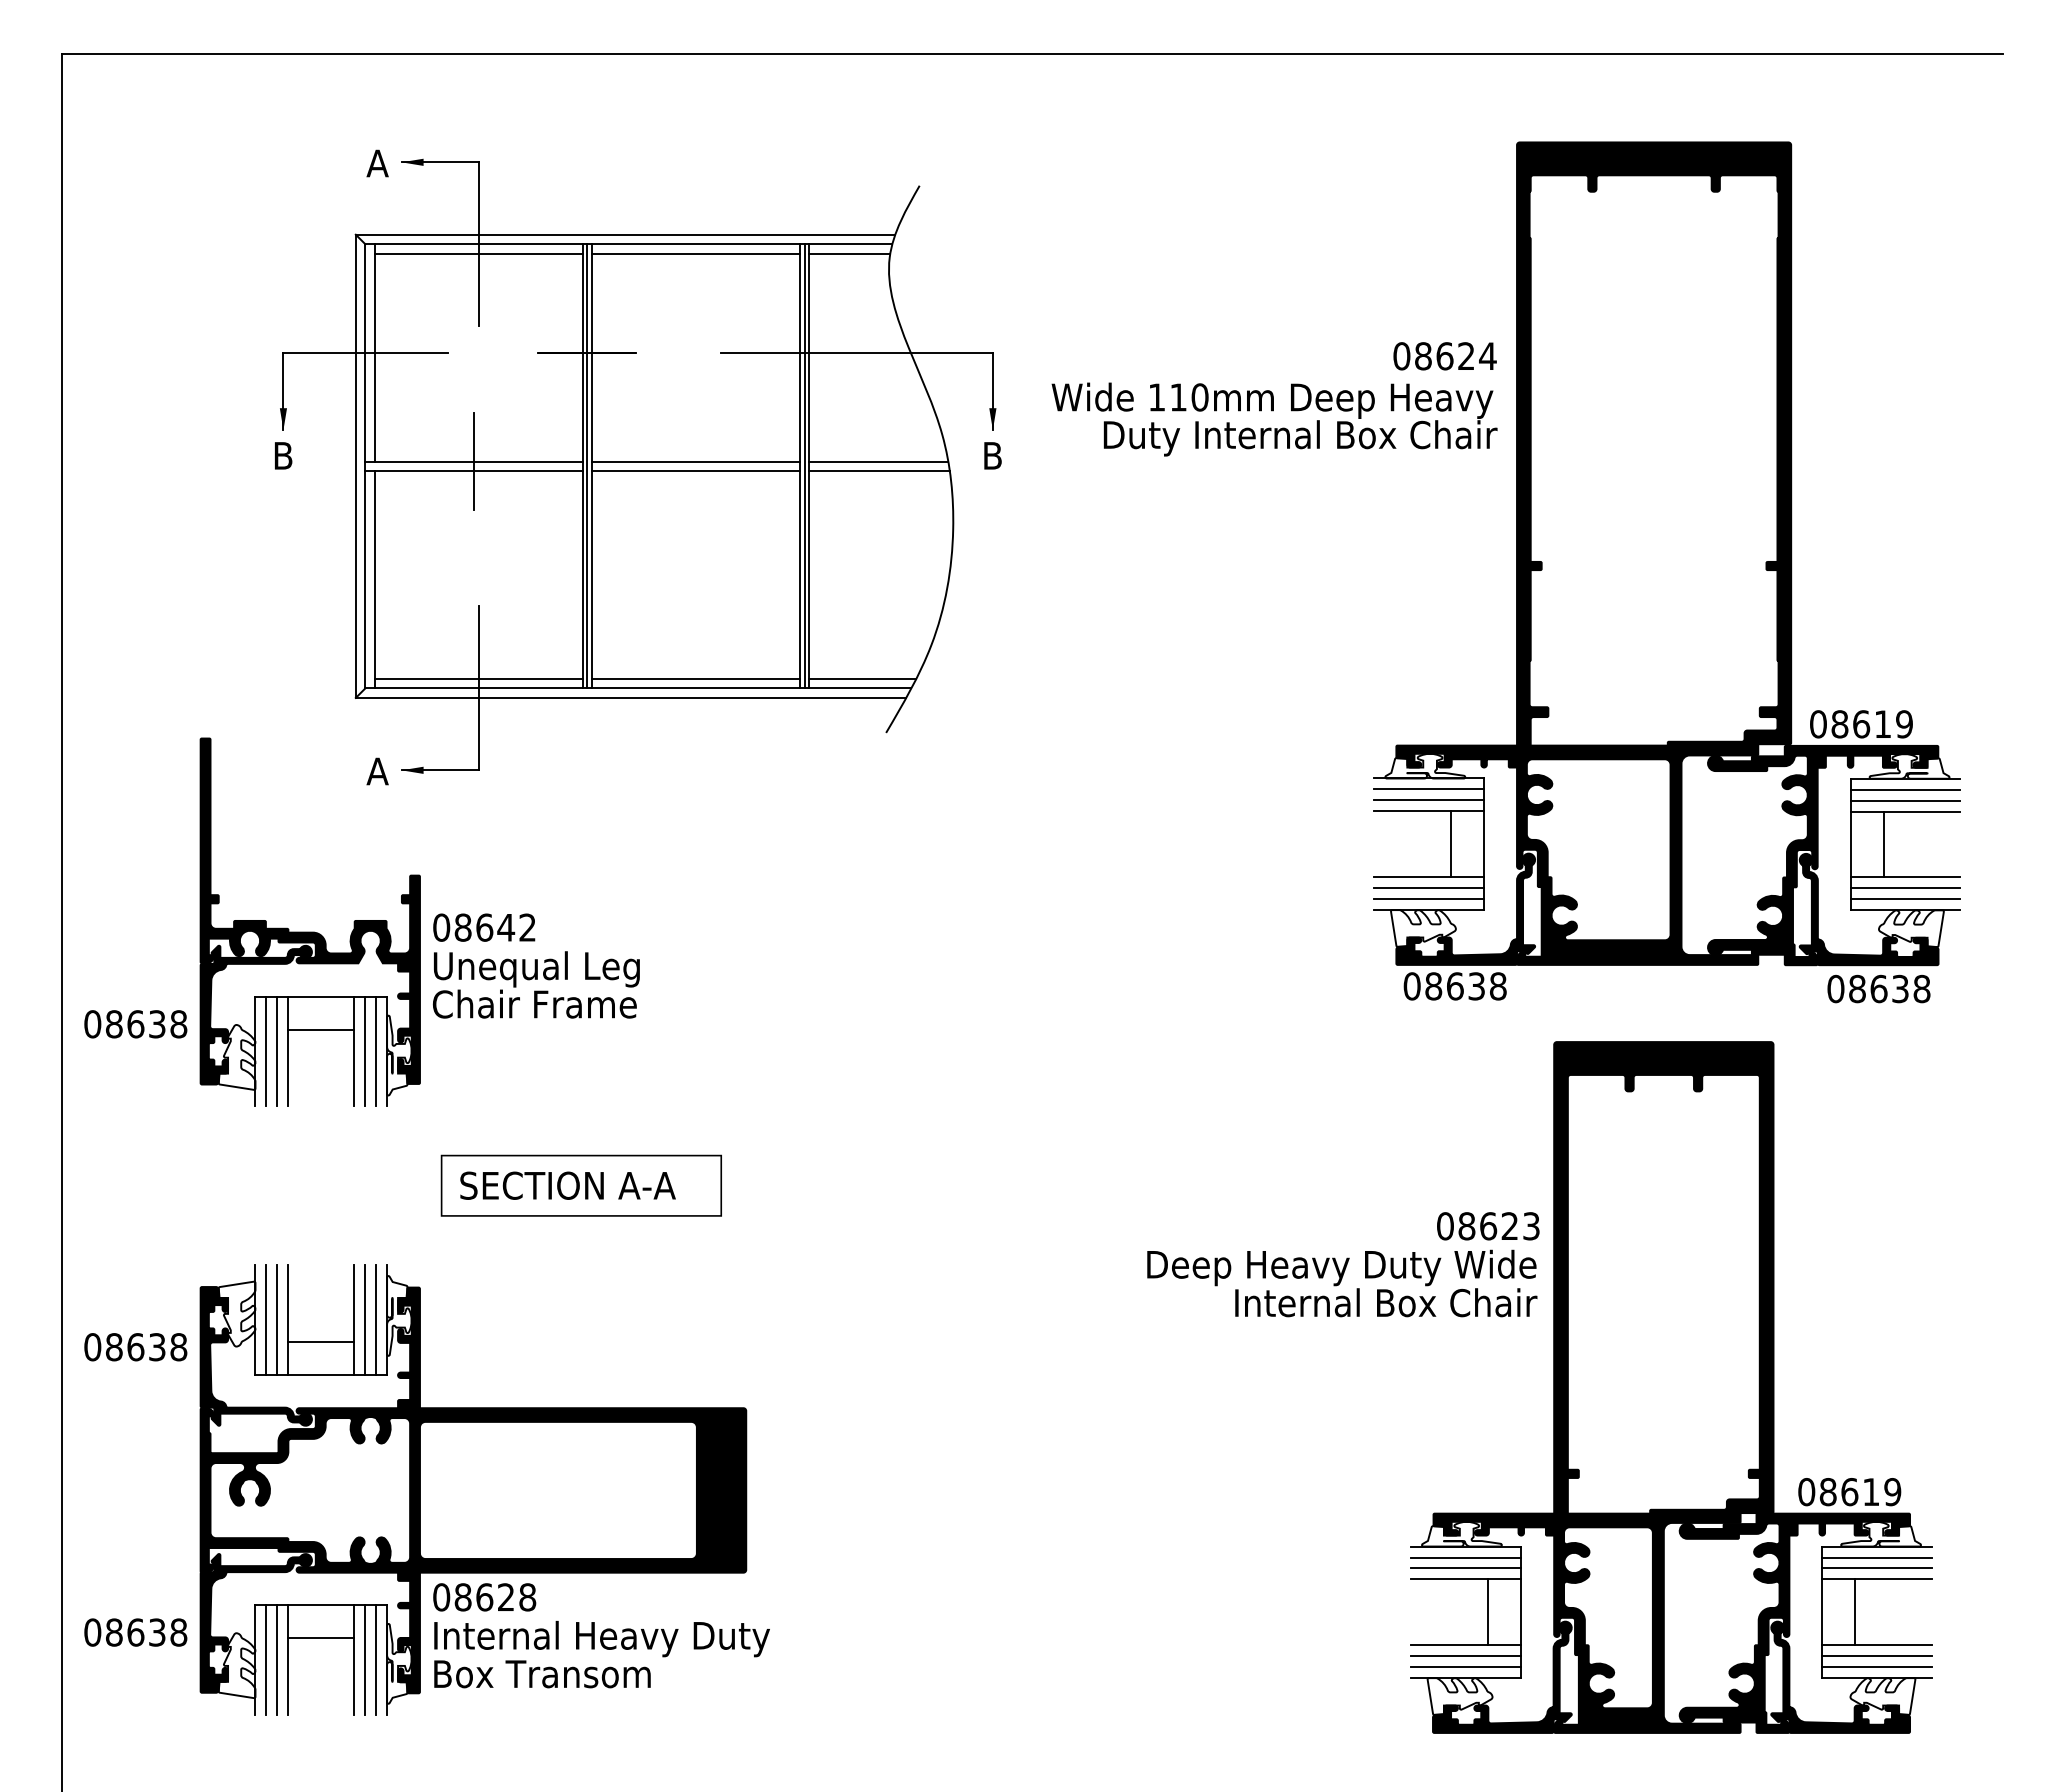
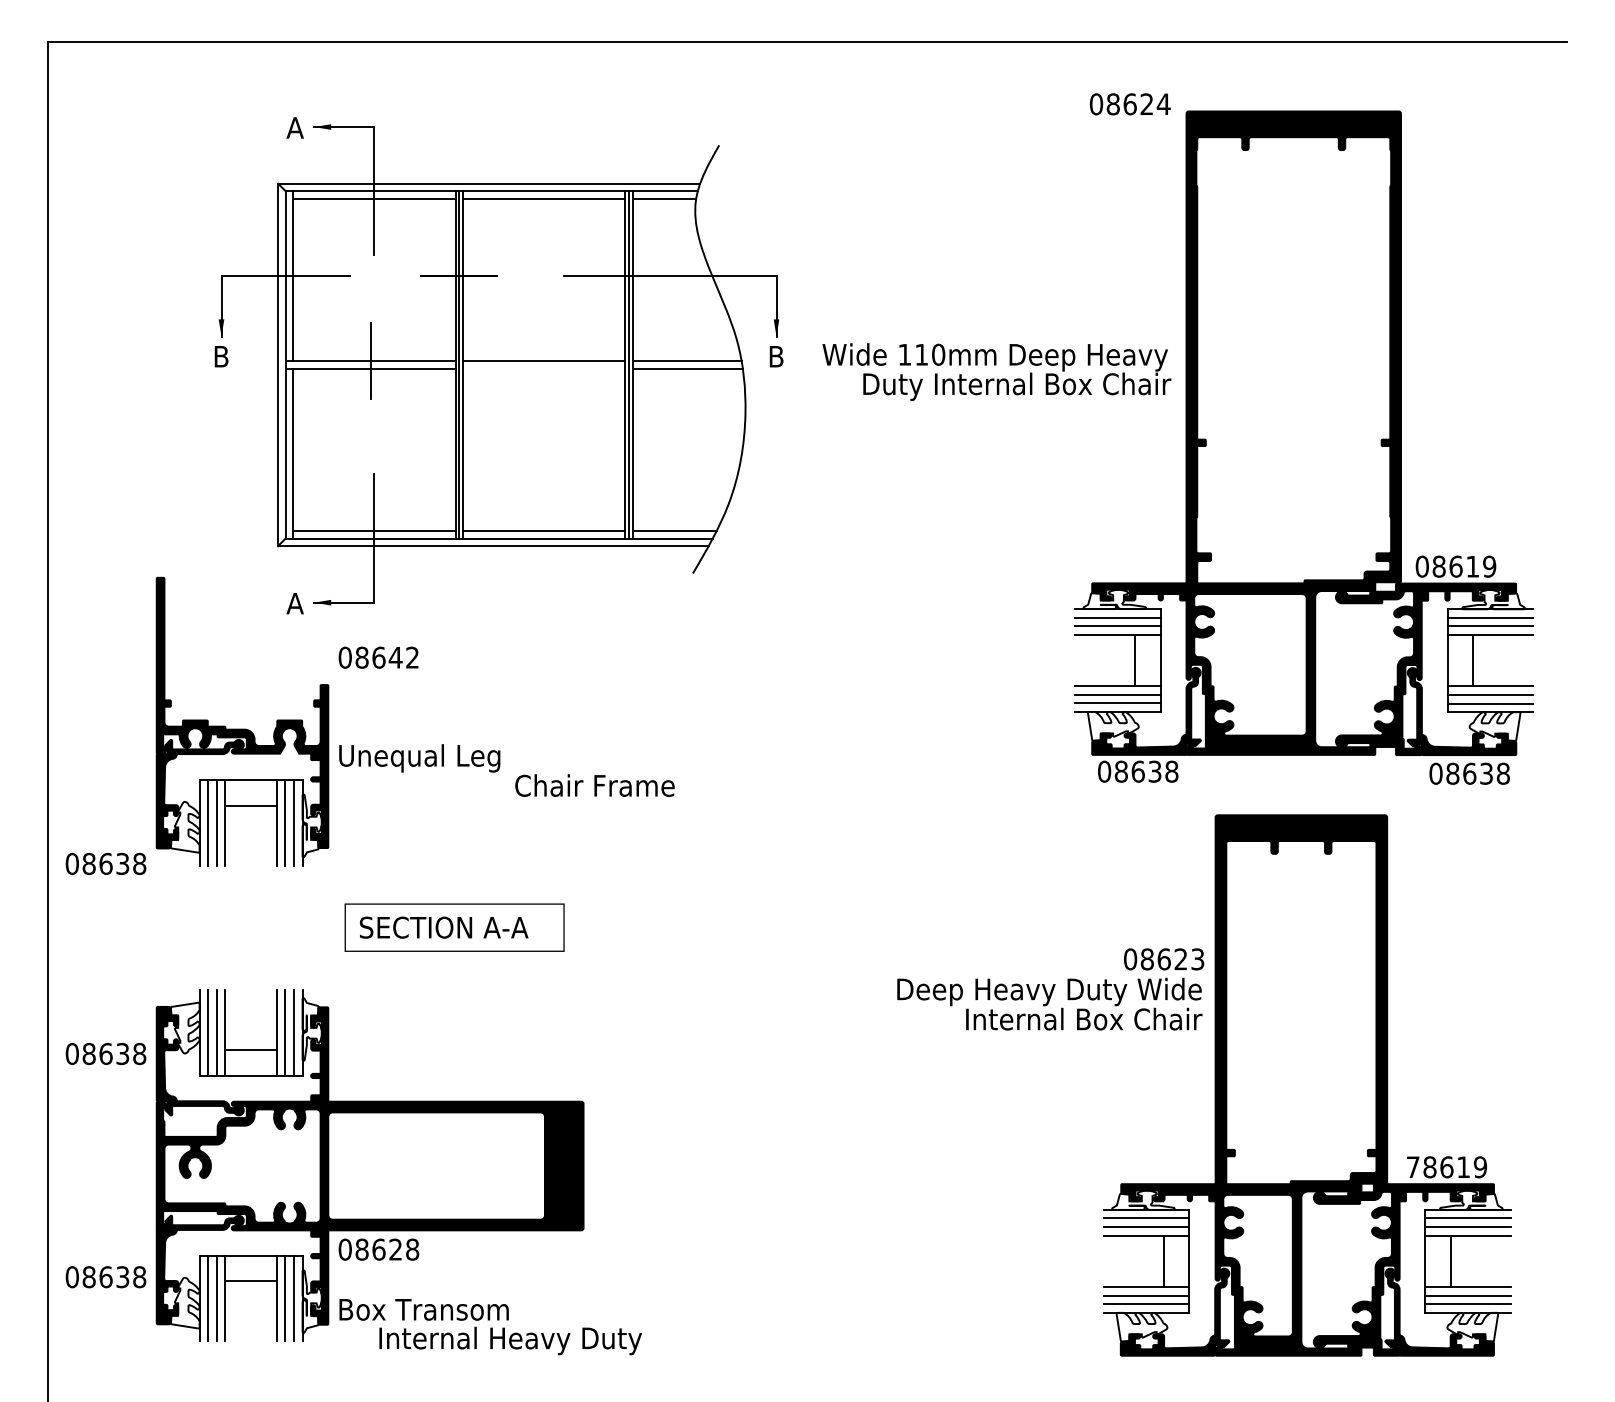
text: (1444, 356) -> (1129, 104), moved
text: (1274, 419) -> (996, 372), moved
line: (695, 471) -> (543, 368), removed
text: (484, 927) -> (378, 657), moved
text: (534, 1003) -> (594, 785), moved
text: (135, 1024) -> (105, 864), moved
text: (1806, 1492) -> (1413, 1167), 08619 -> 78619
text: (601, 1639) -> (510, 1341), moved

